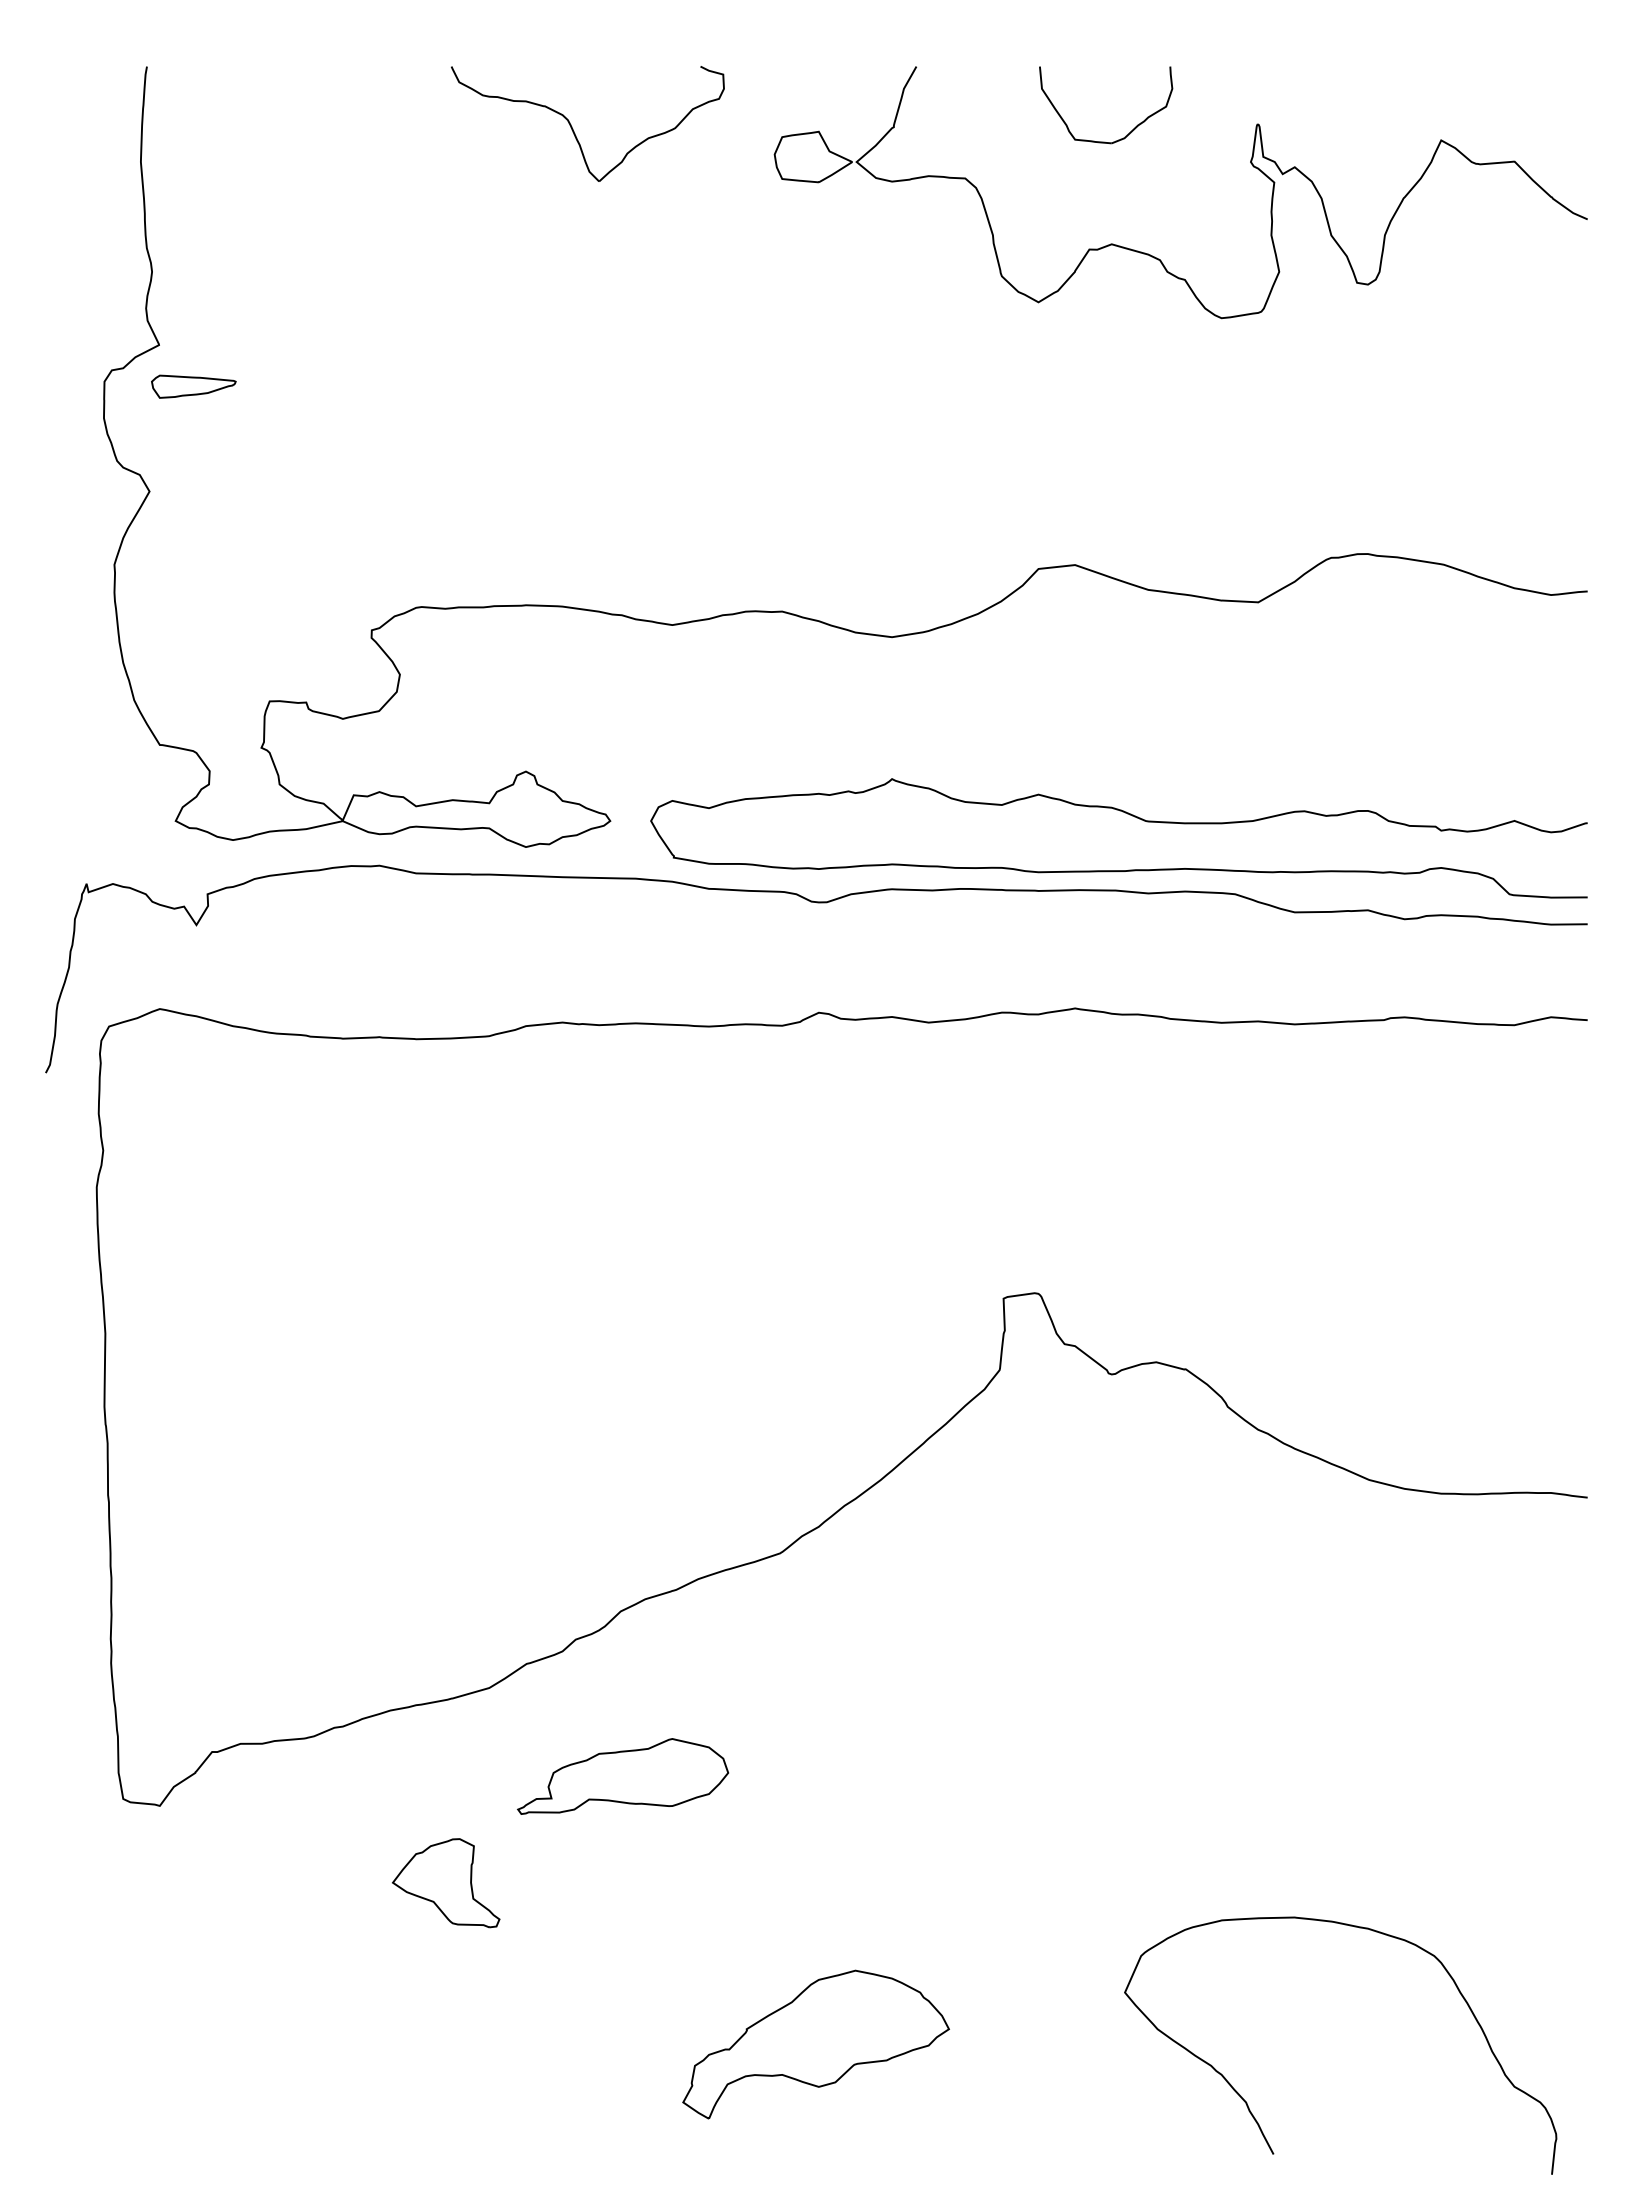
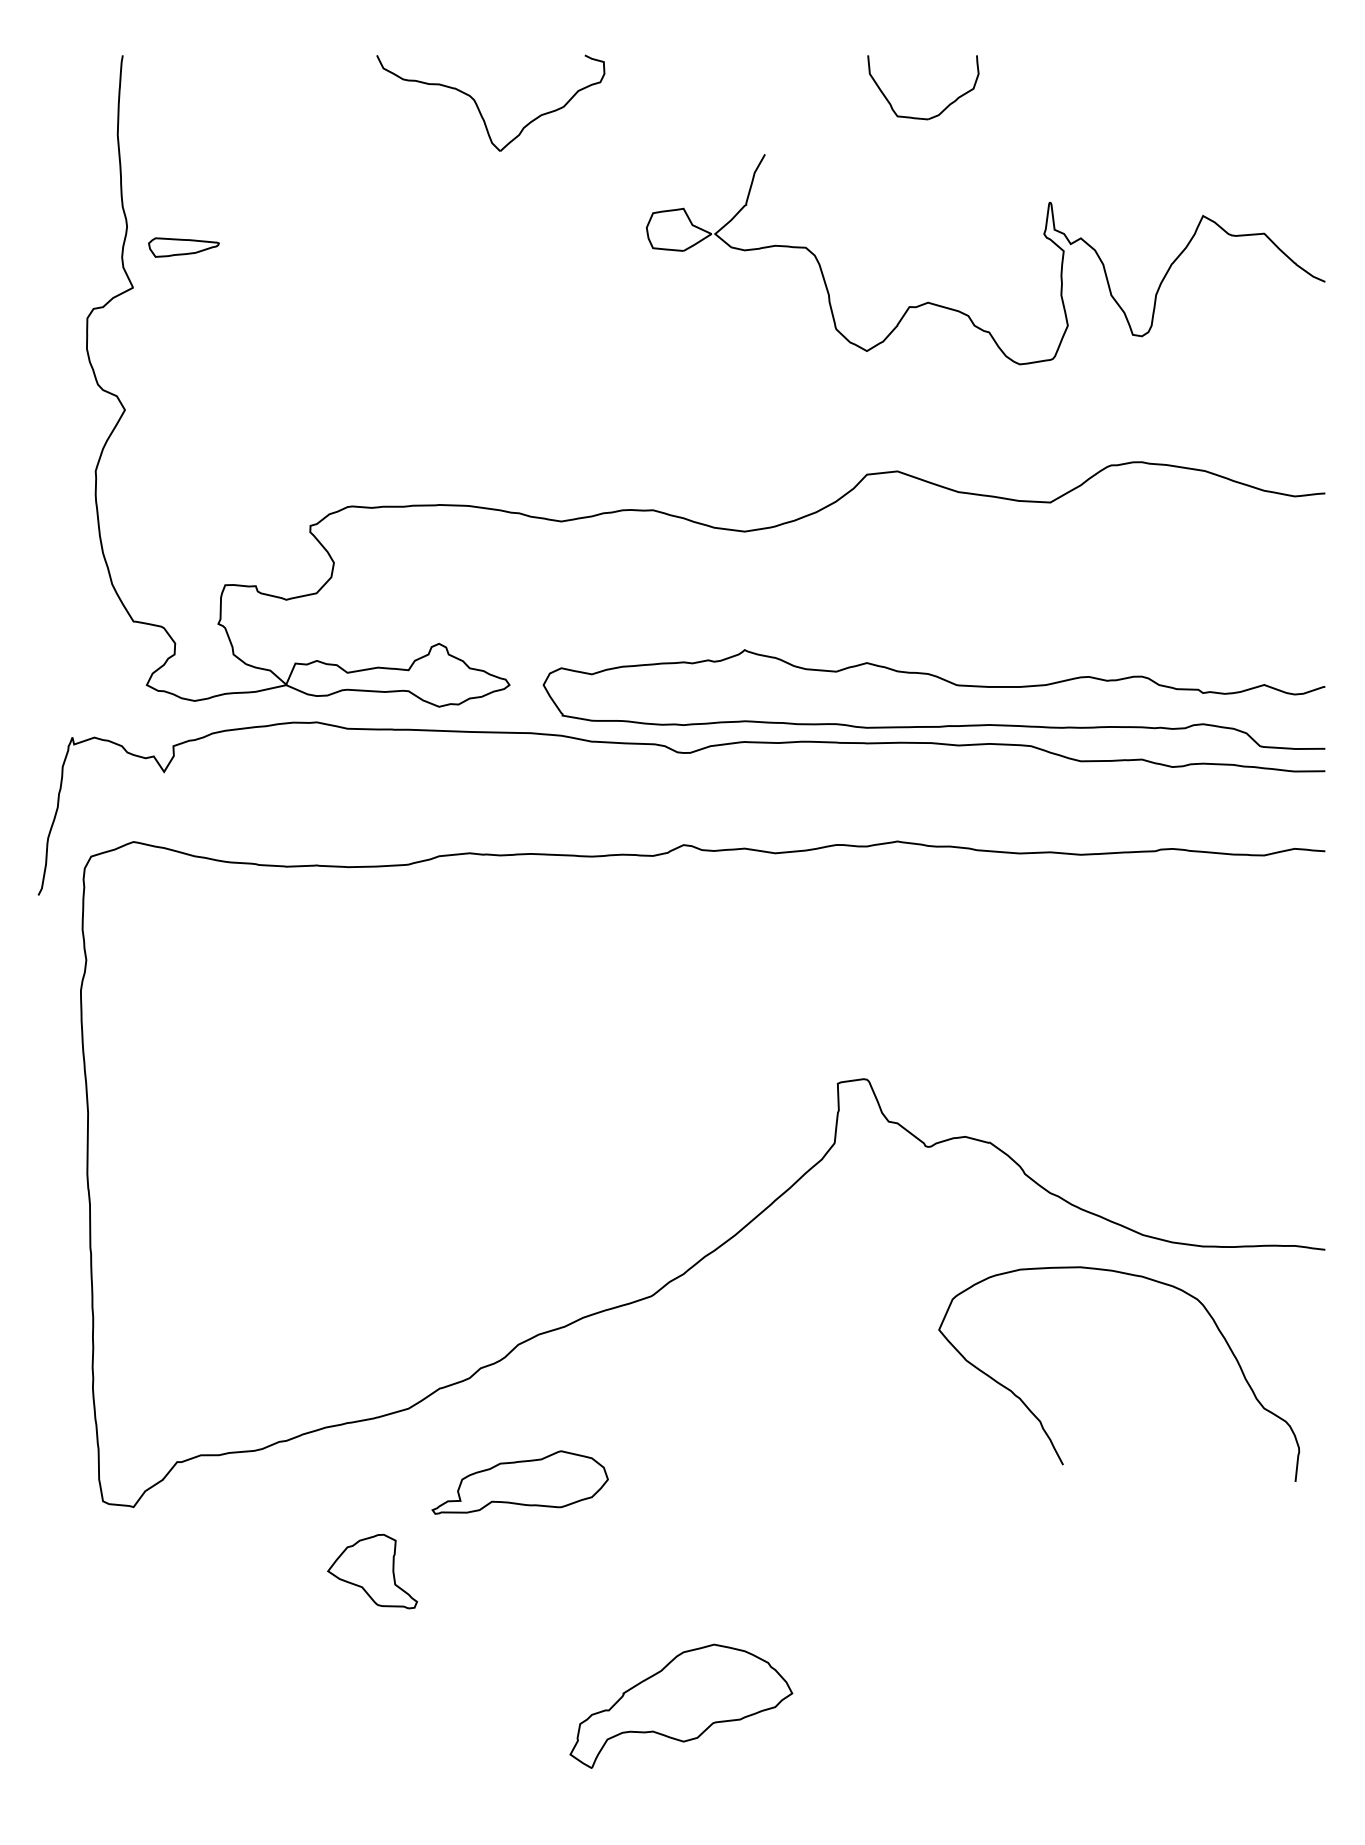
part: (1149, 253) -> (959, 310), moved
part: (193, 386) -> (183, 247), moved
curve: (1247, 2102) -> (1041, 1421), moved

